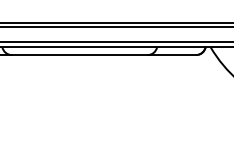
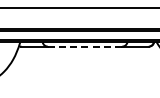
line: (78, 54) -> (84, 46), solid -> dashed

